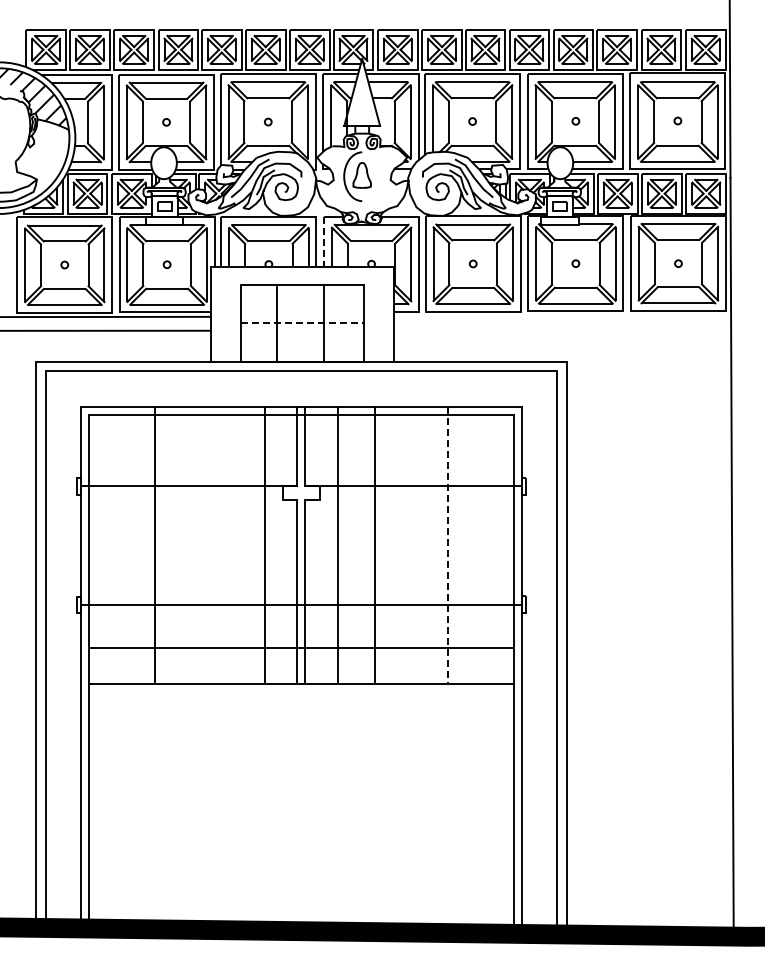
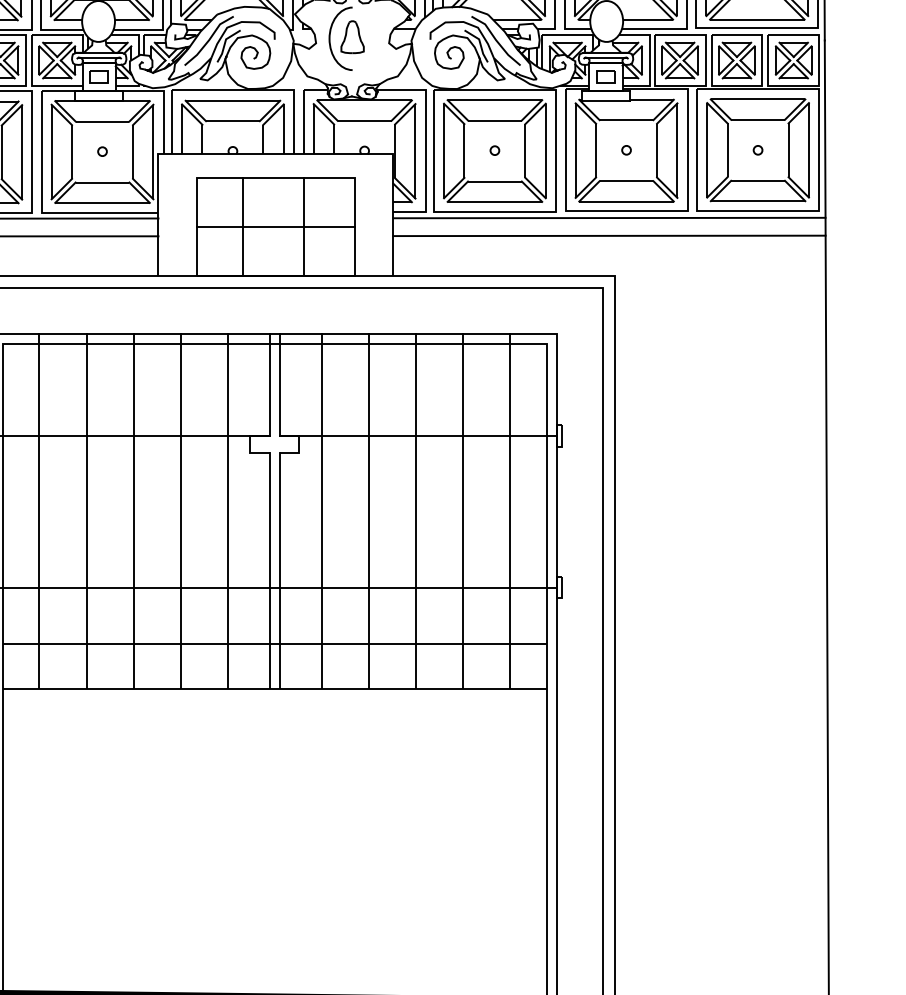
line: (323, 242) -> (302, 123), dashed -> solid
line: (562, 316) -> (609, 218), added
line: (302, 323) -> (276, 227), dashed -> solid
line: (562, 330) -> (609, 235), added
line: (117, 544) -> (38, 510), added
line: (191, 544) -> (133, 510), added
line: (228, 544) -> (181, 510), added
line: (411, 544) -> (415, 510), added
line: (448, 544) -> (463, 510), dashed -> solid
line: (484, 544) -> (509, 510), added

